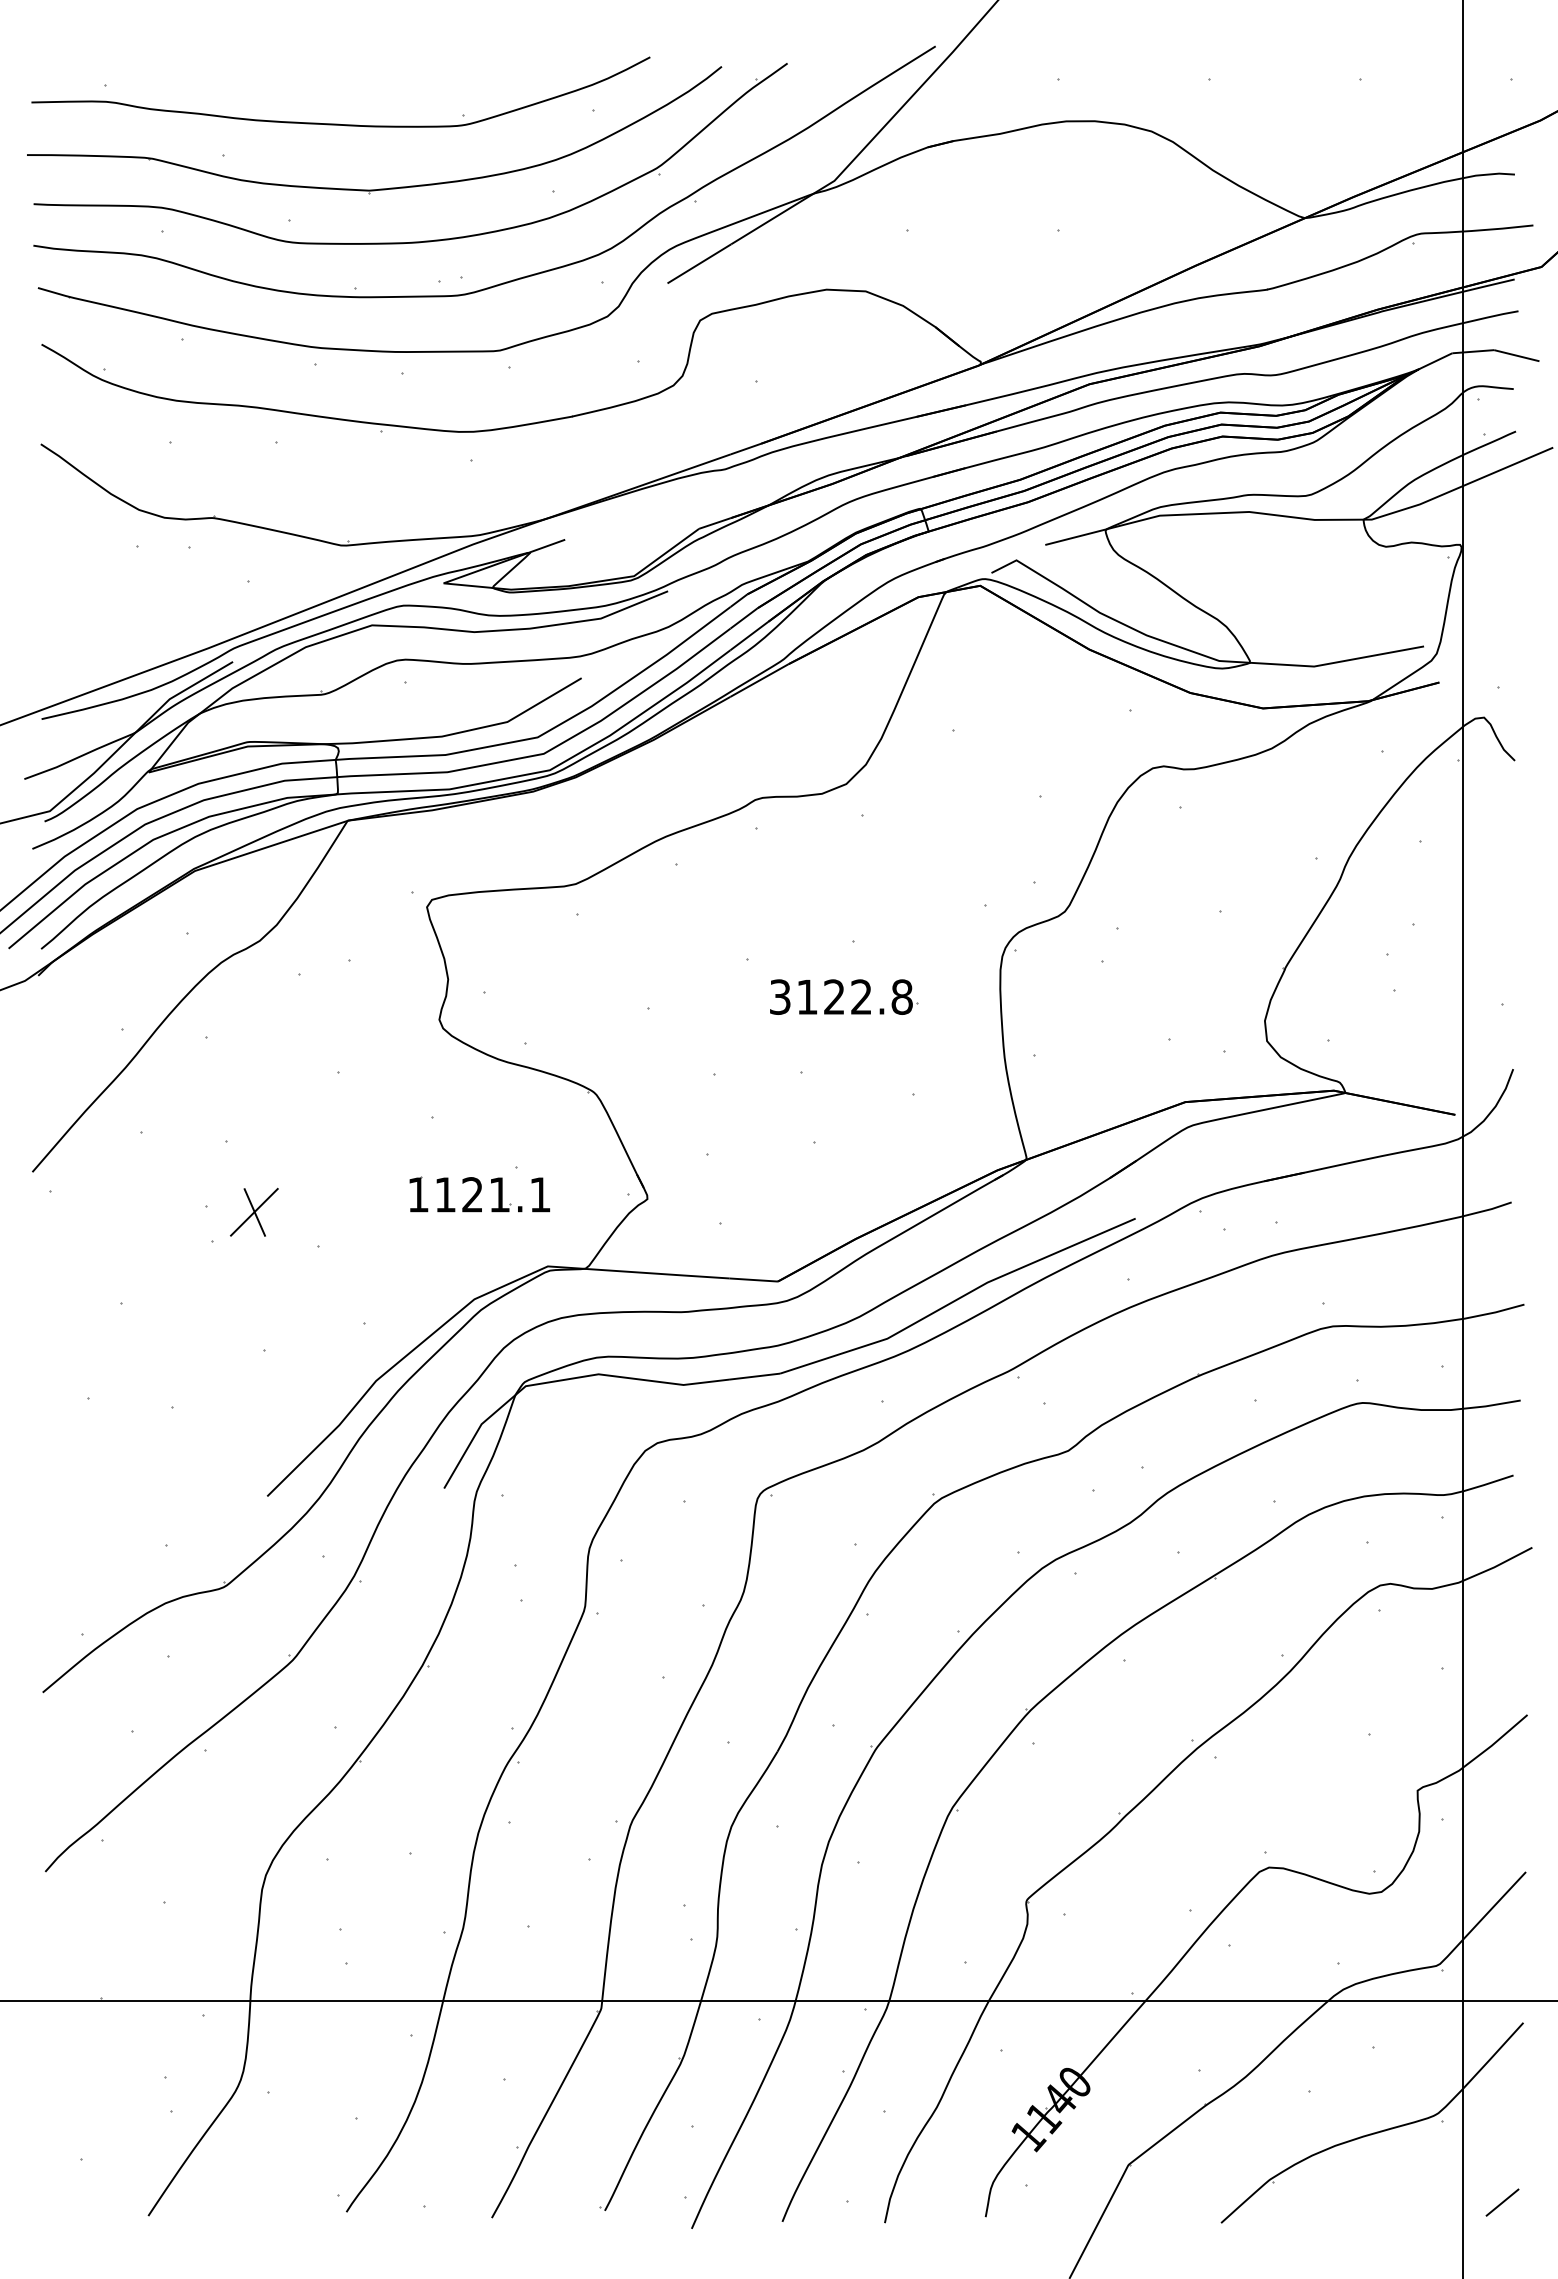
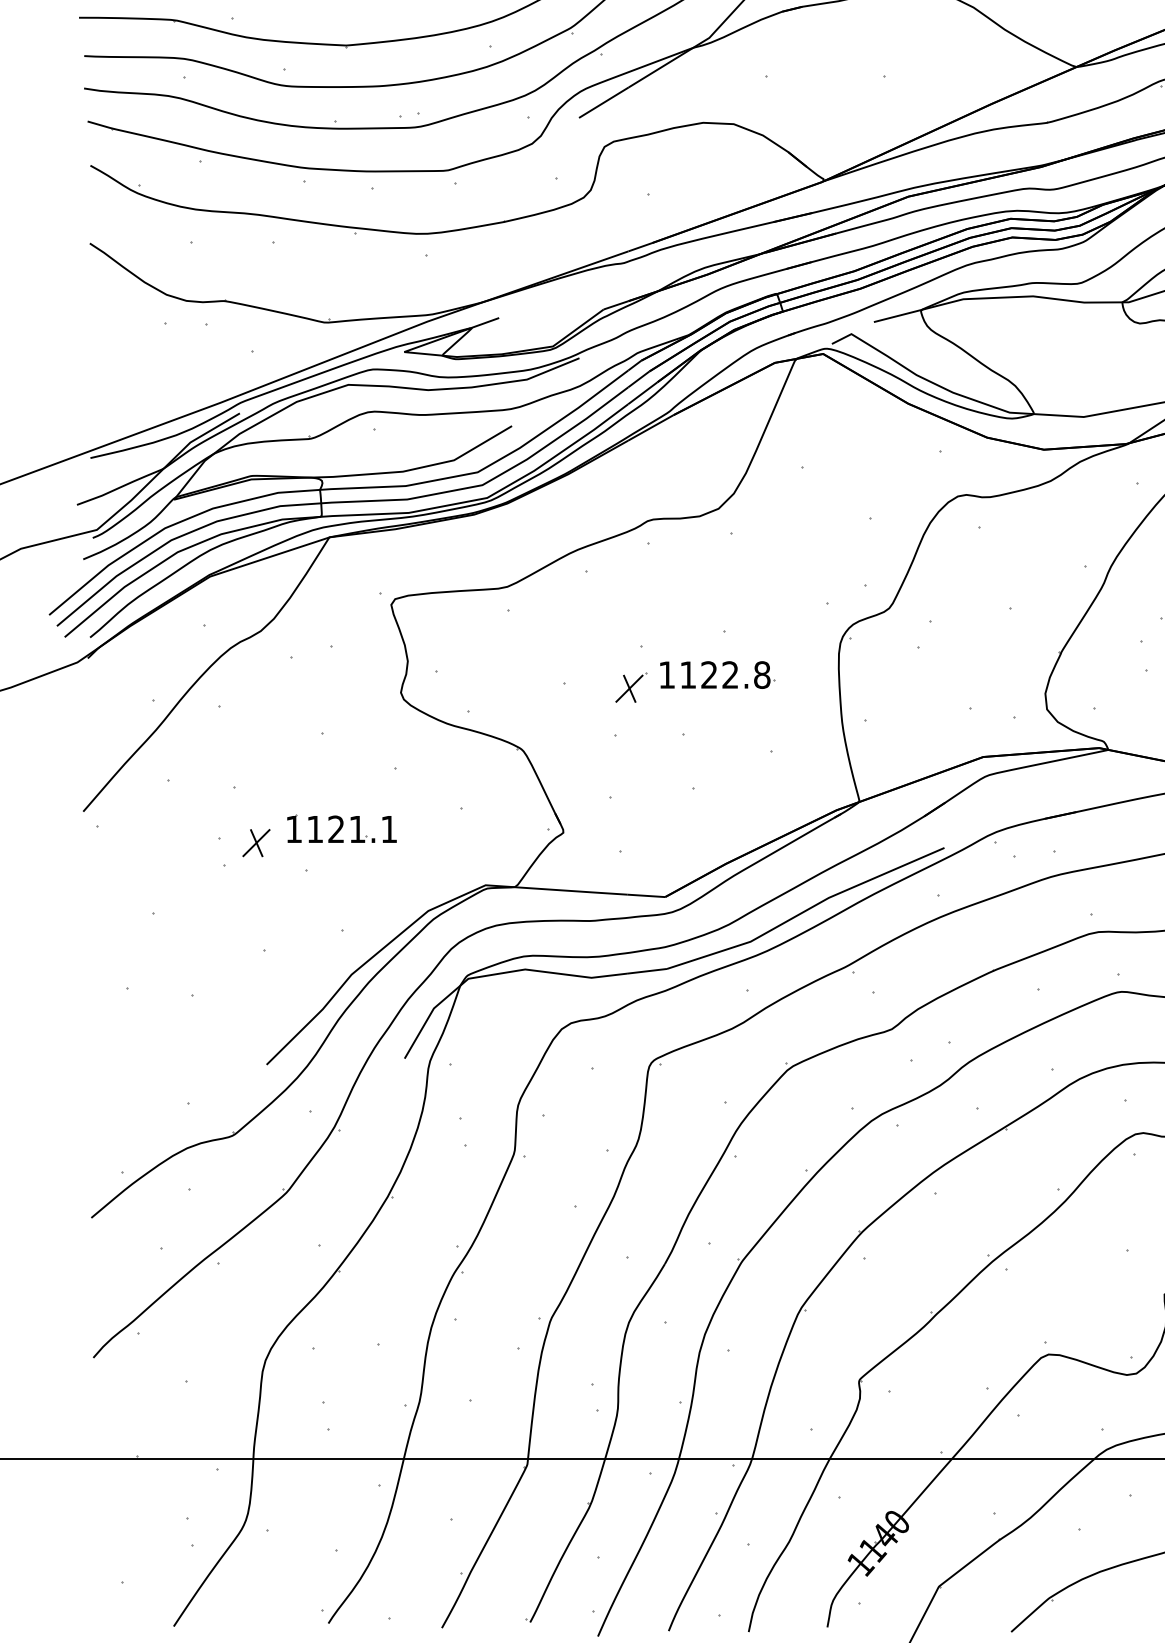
text: (780, 996) -> (667, 674), 3122.8 -> 1122.8
part: (734, 1013) -> (631, 687), added
part: (479, 1194) -> (341, 829), moved
part: (253, 1212) -> (255, 843), size x0.71

